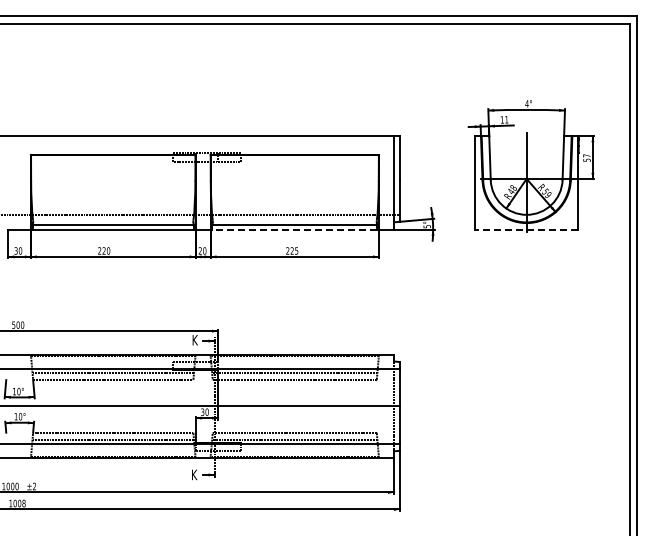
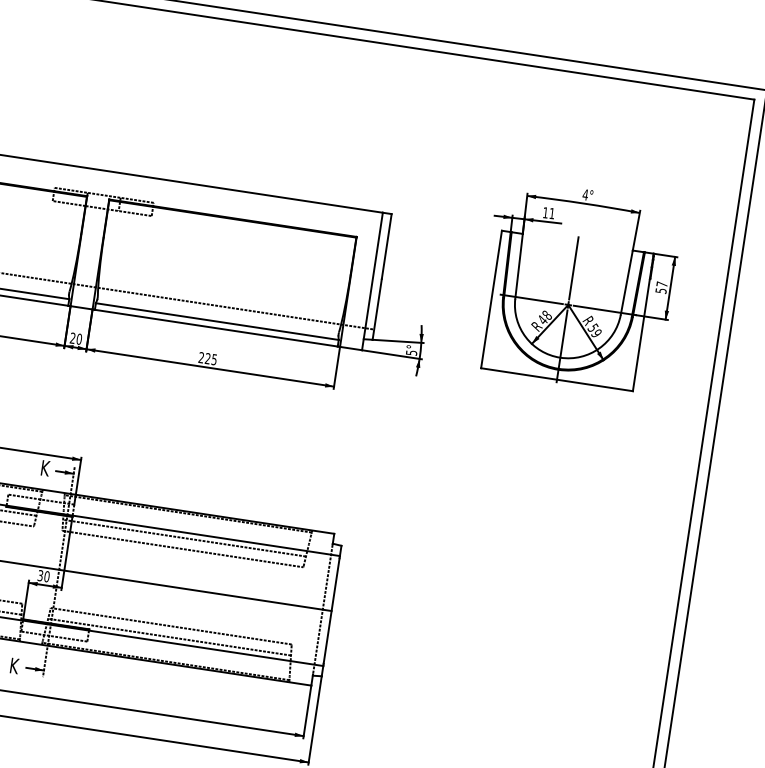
line: (294, 229) -> (215, 327), dashed -> solid
line: (526, 229) -> (556, 379), dashed -> solid

